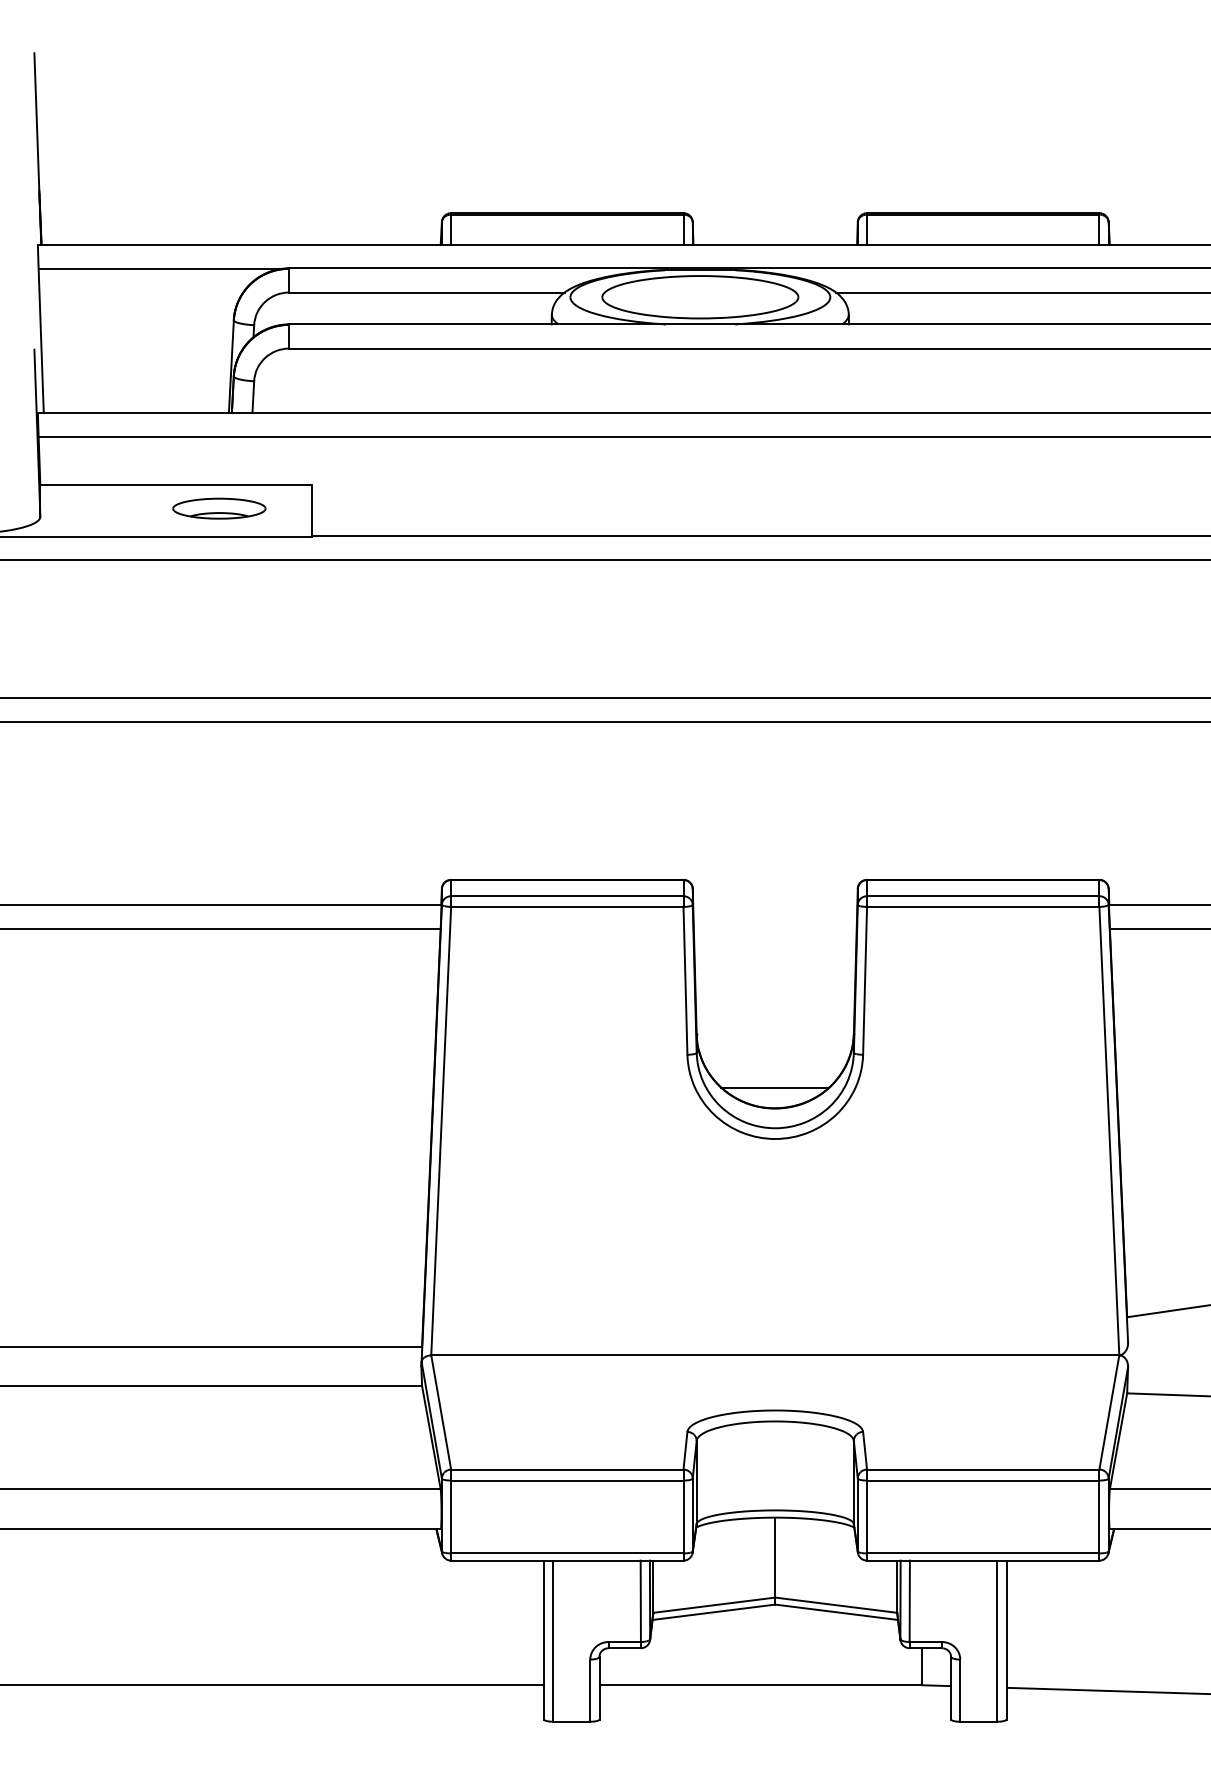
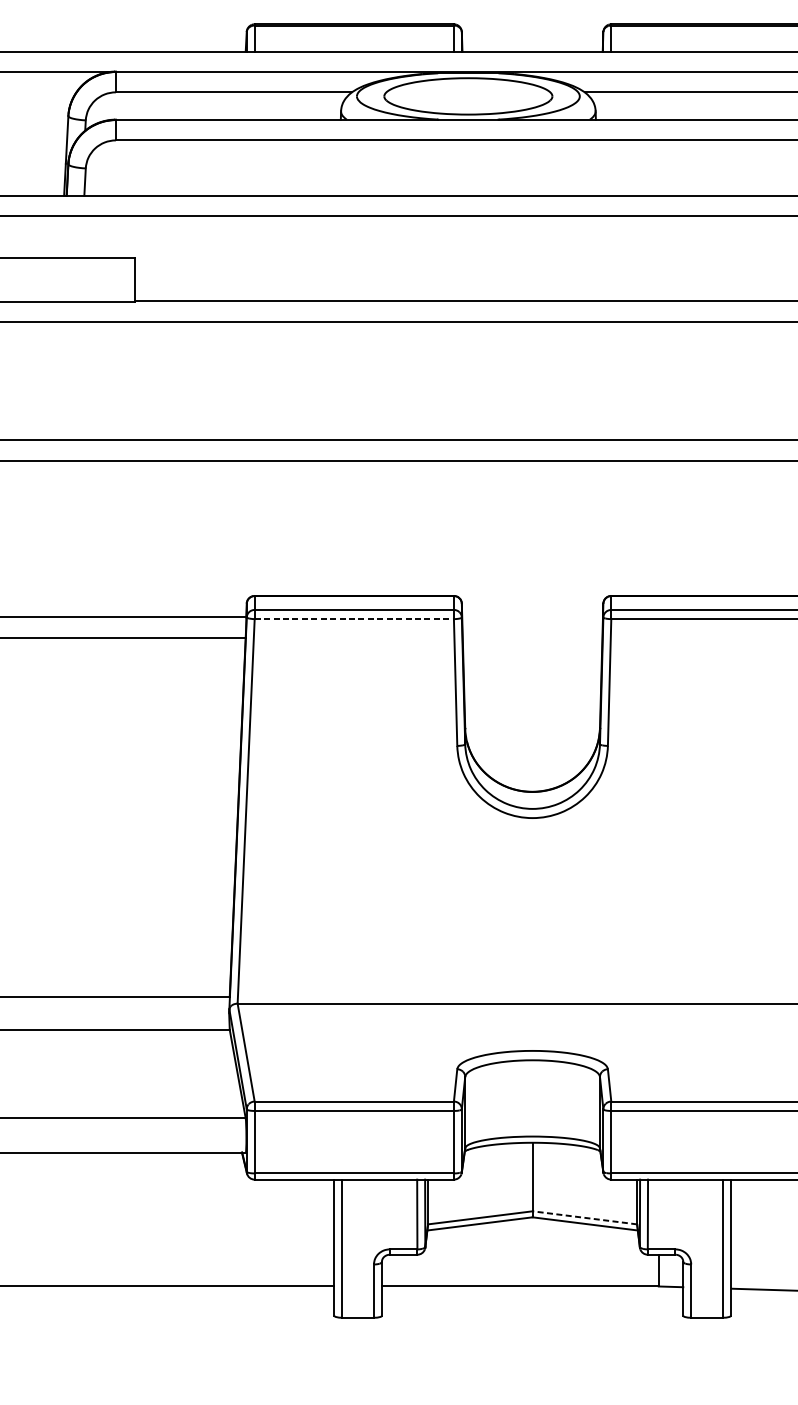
part: (219, 508) -> (56, 277), removed
line: (567, 906) -> (354, 618), solid -> dashed
line: (775, 1087) -> (532, 773), removed
line: (835, 1605) -> (584, 1218), solid -> dashed

